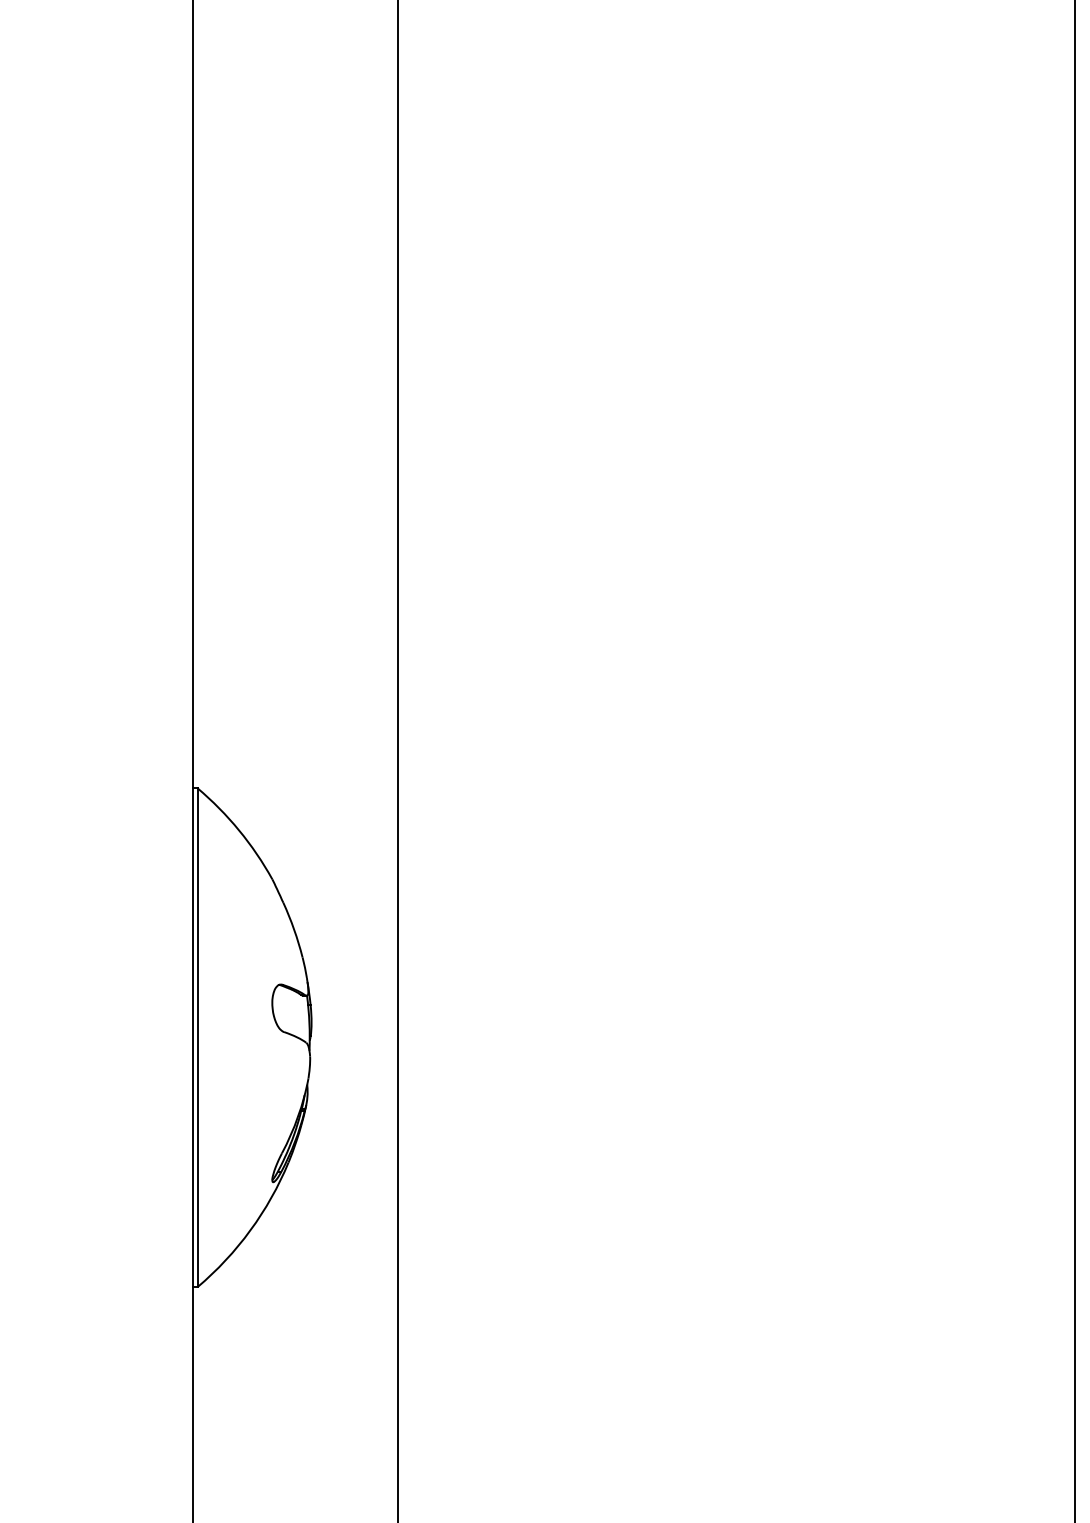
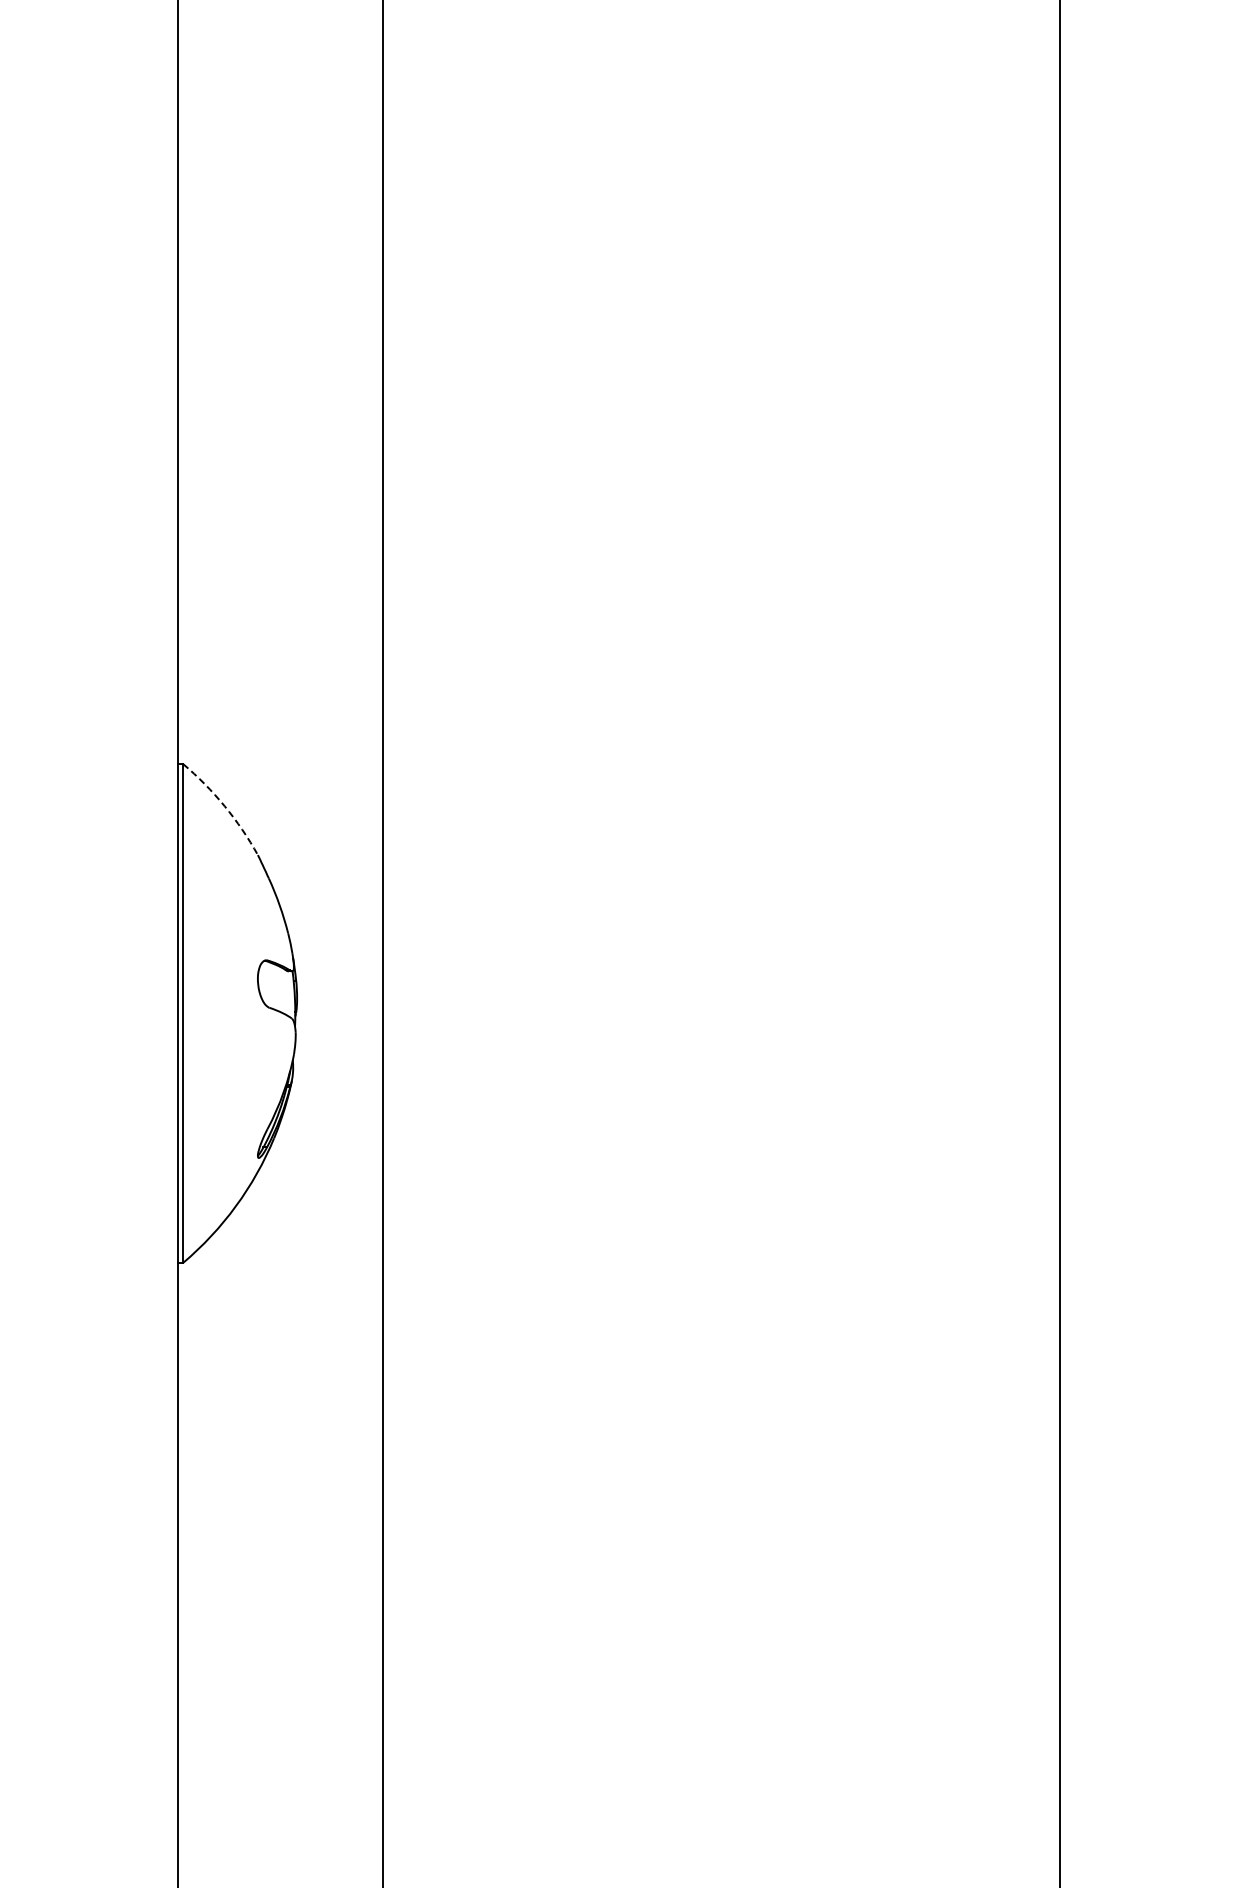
arc: (238, 830) -> (224, 806), solid -> dashed

